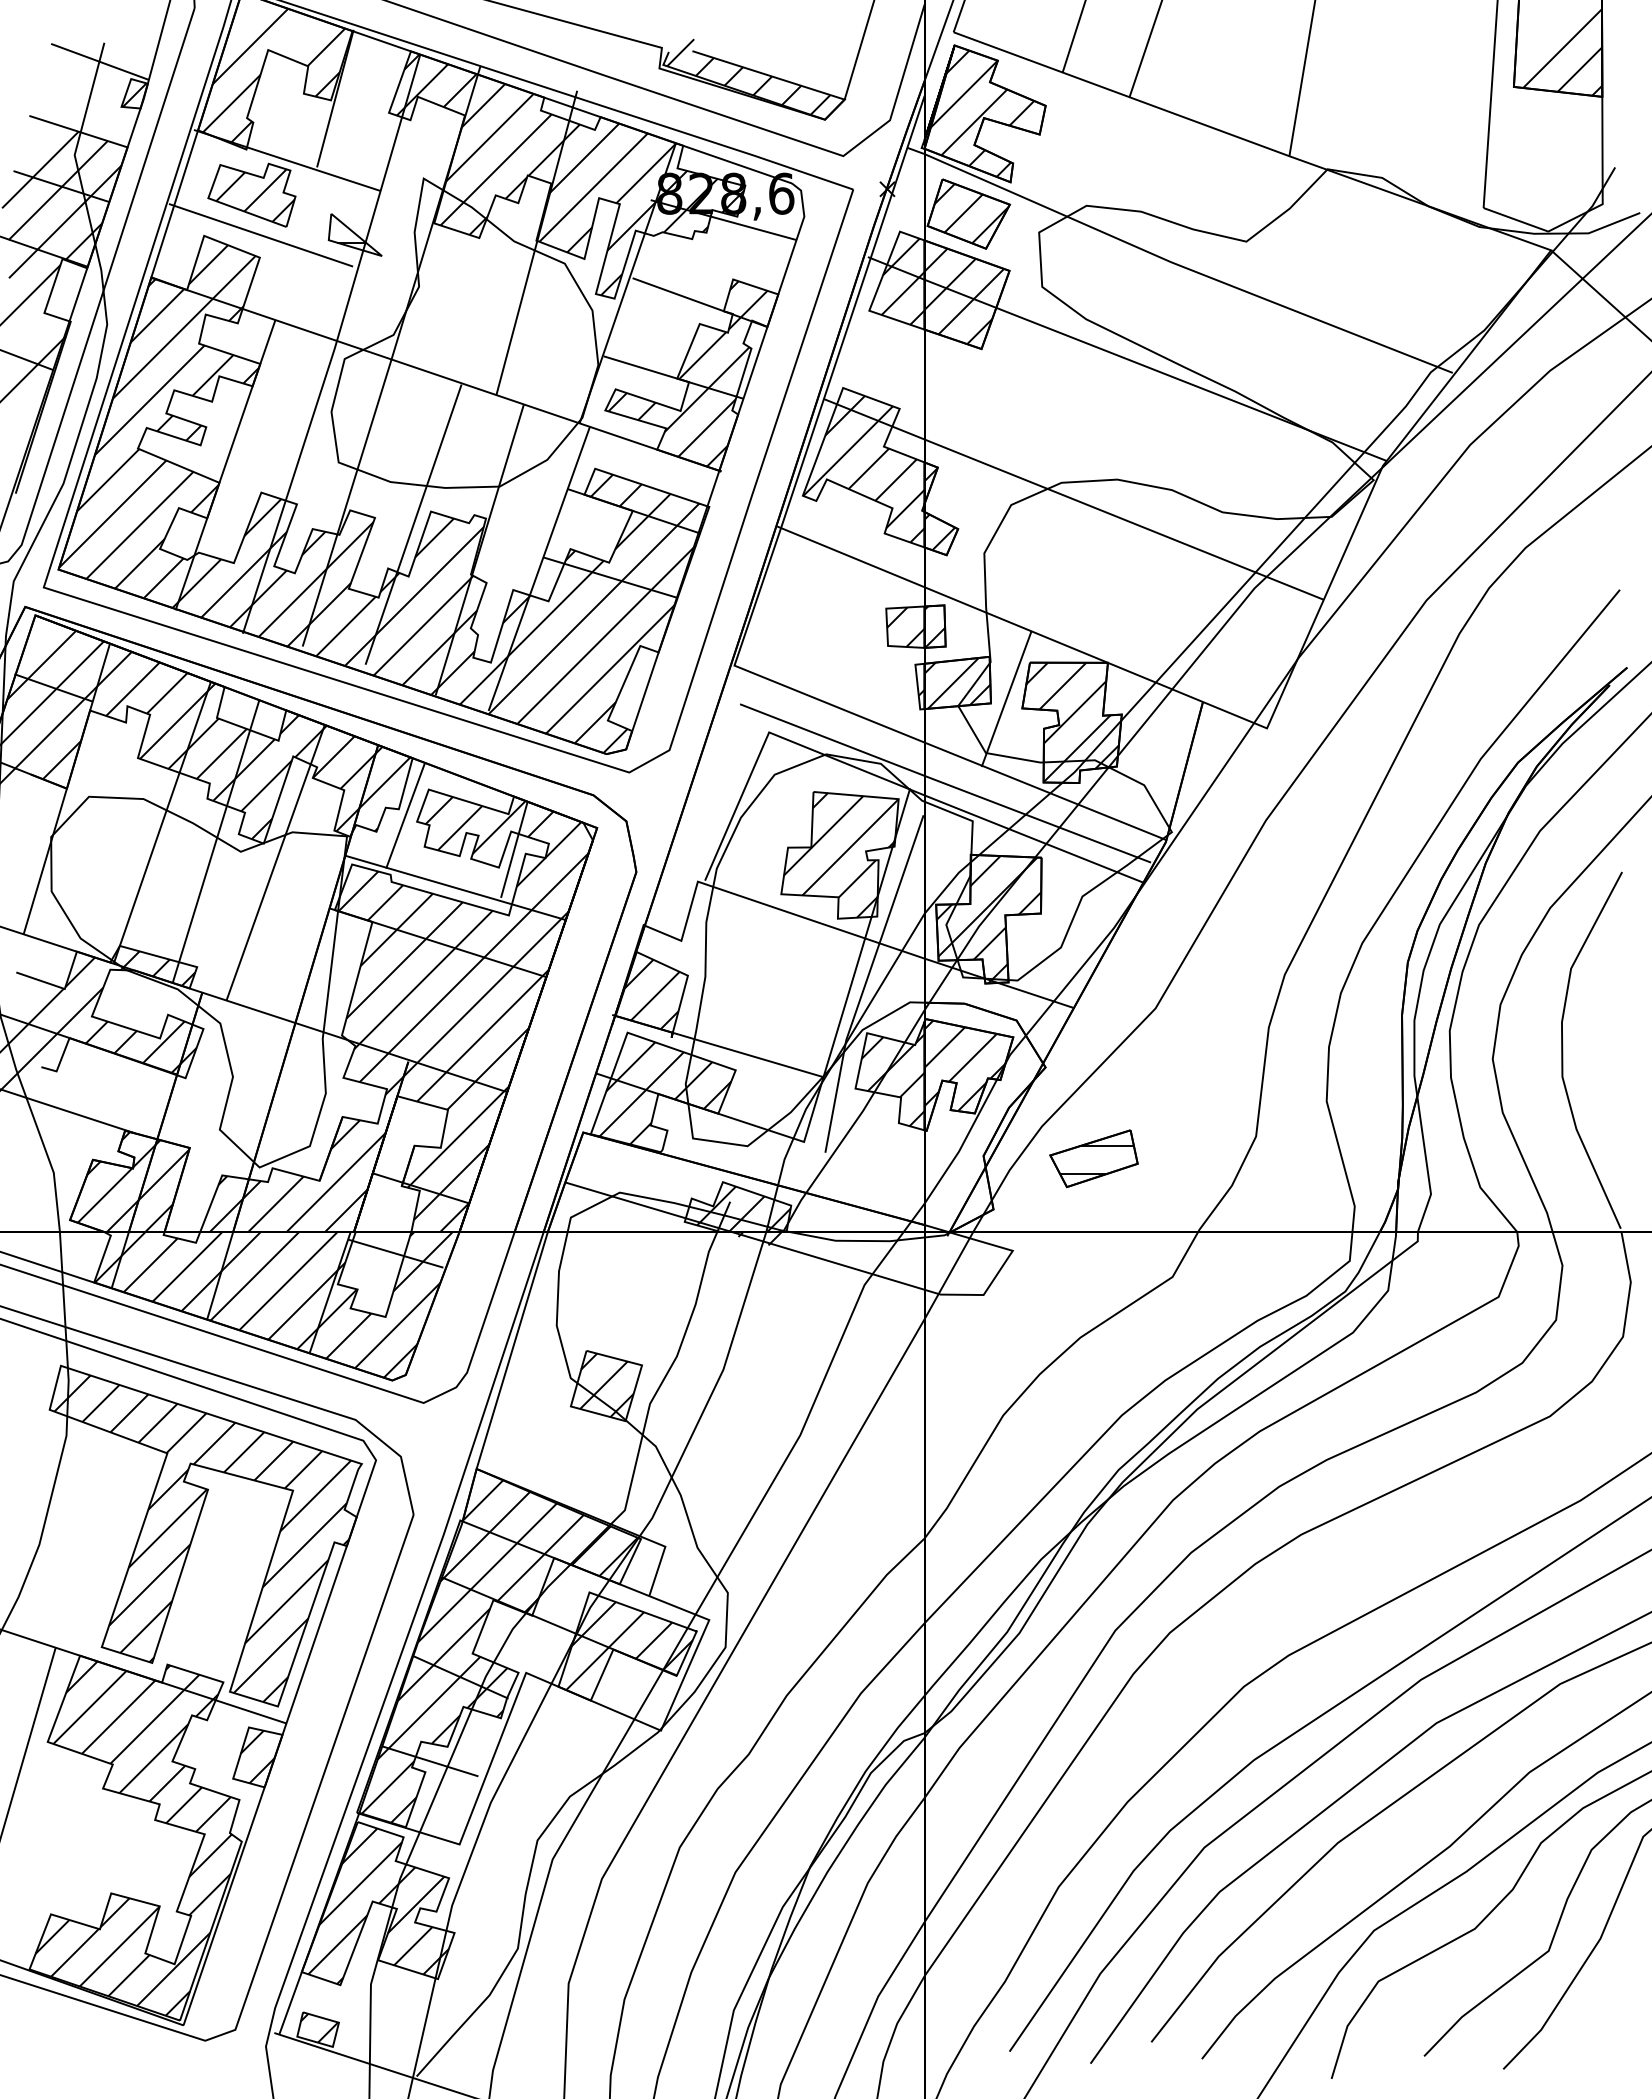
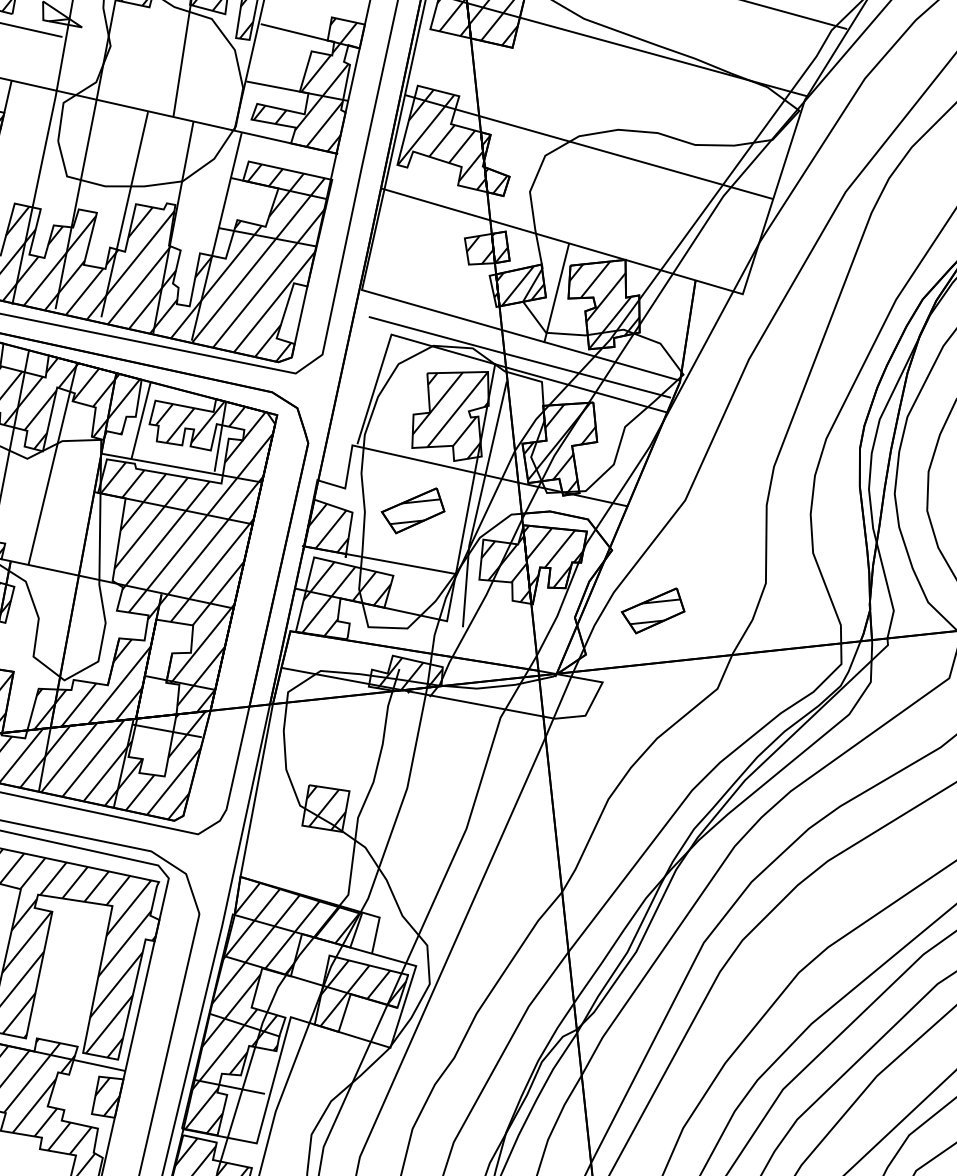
part: (772, 982) -> (412, 510), added

